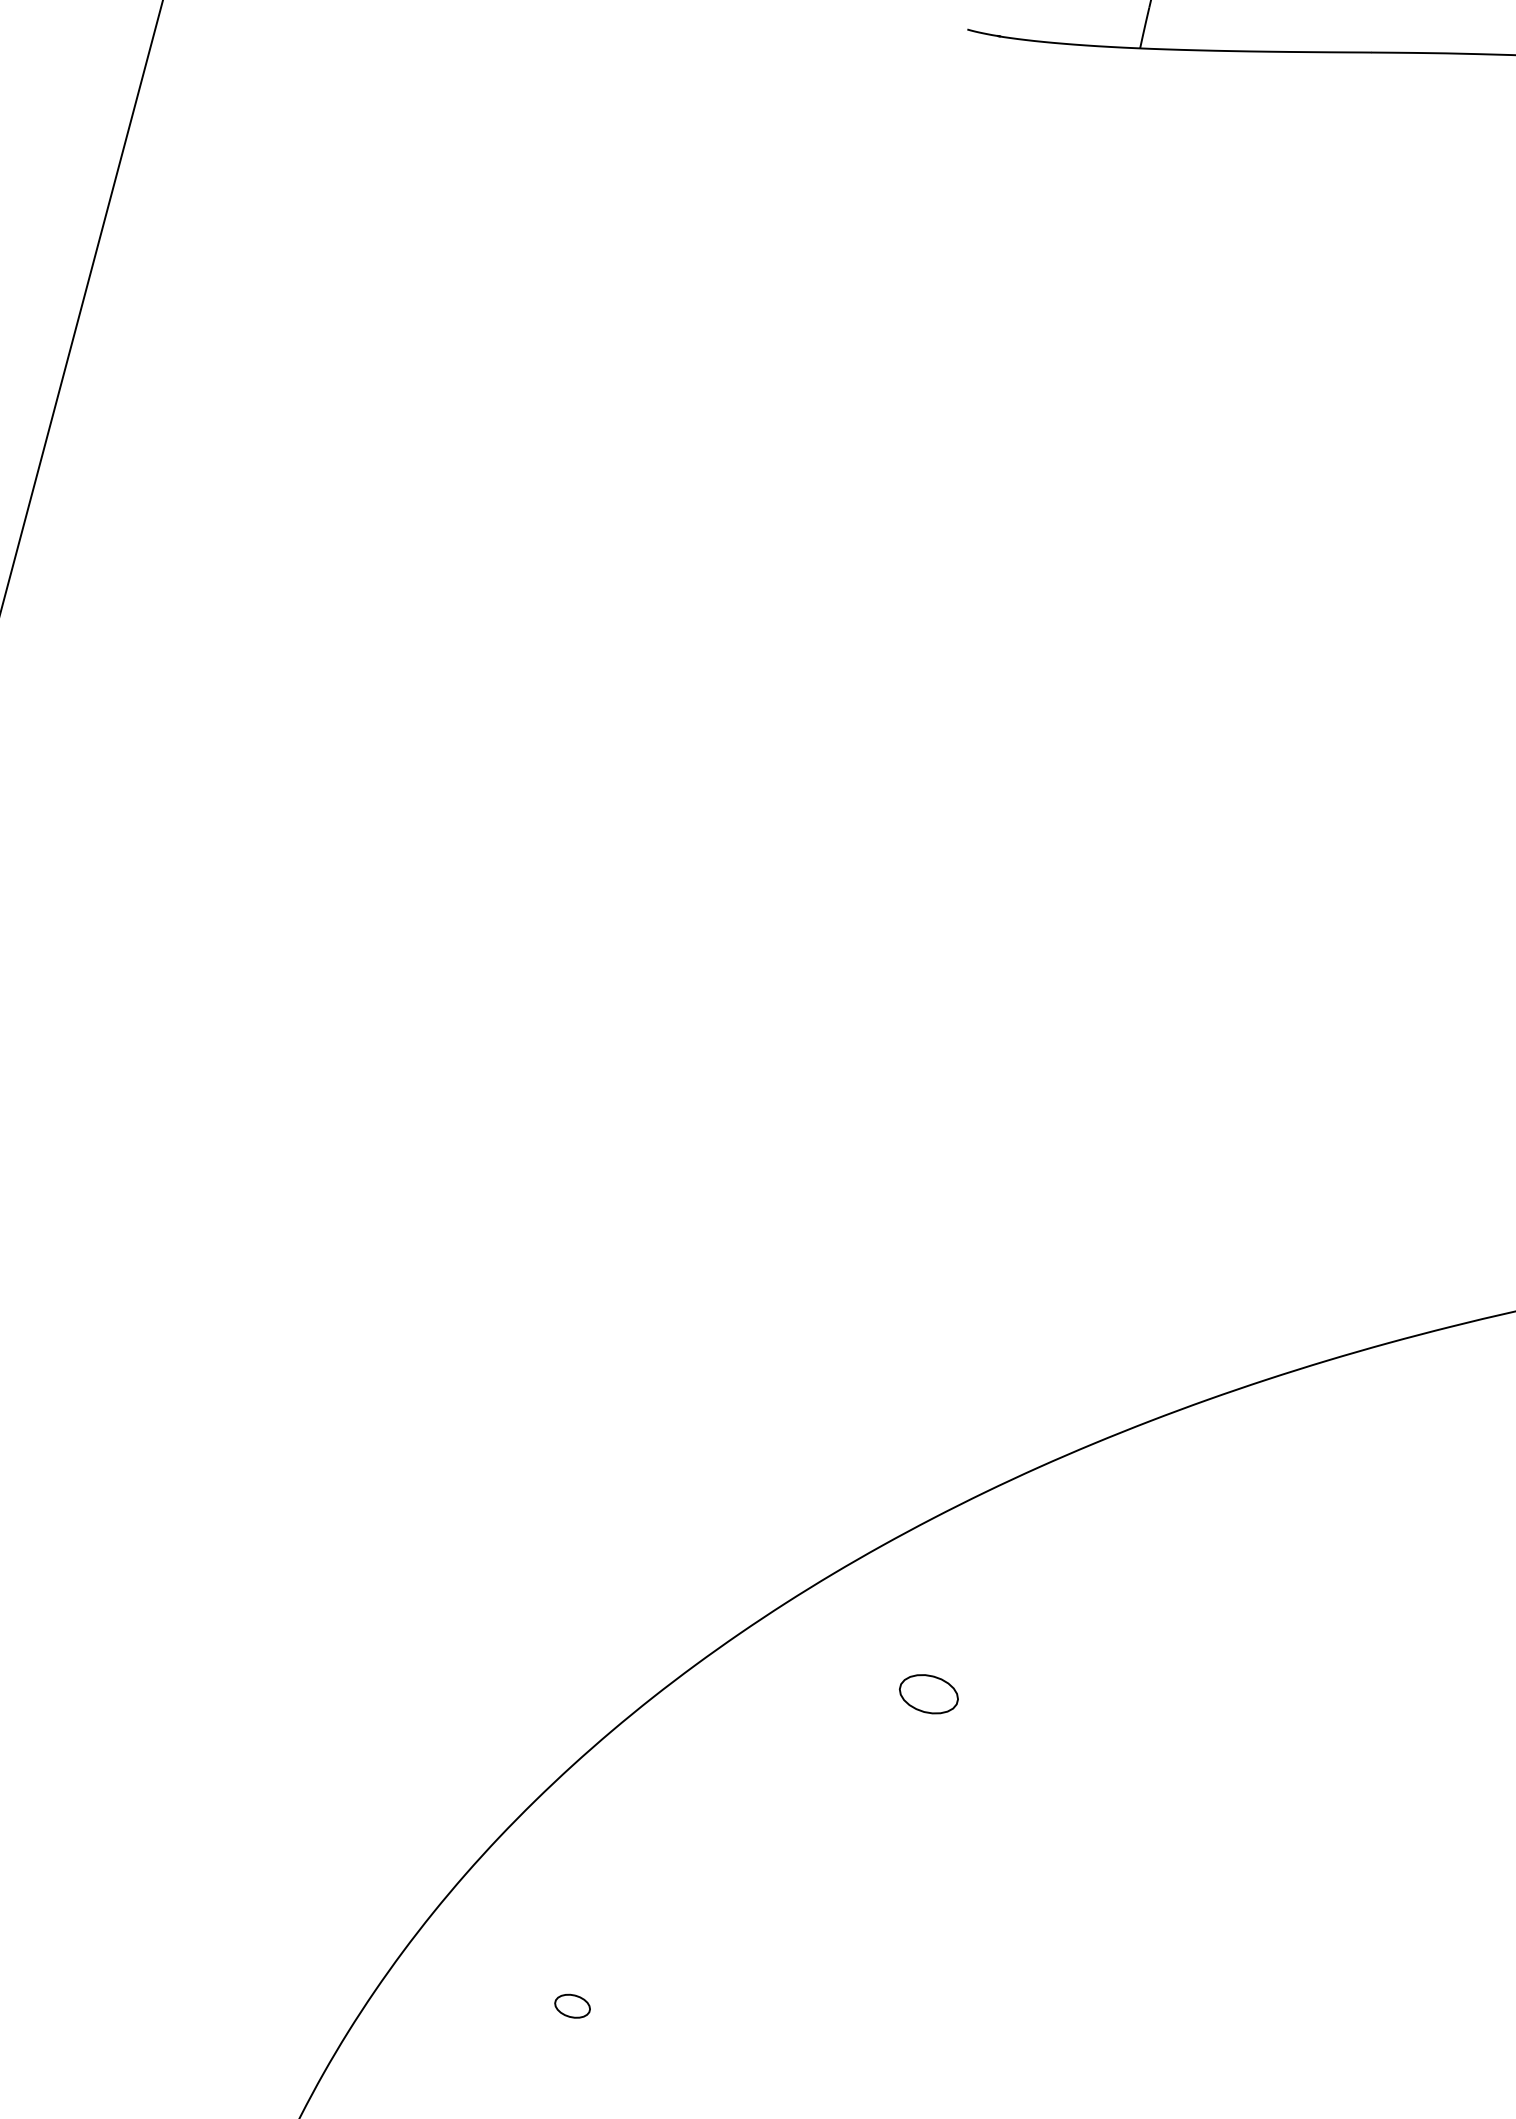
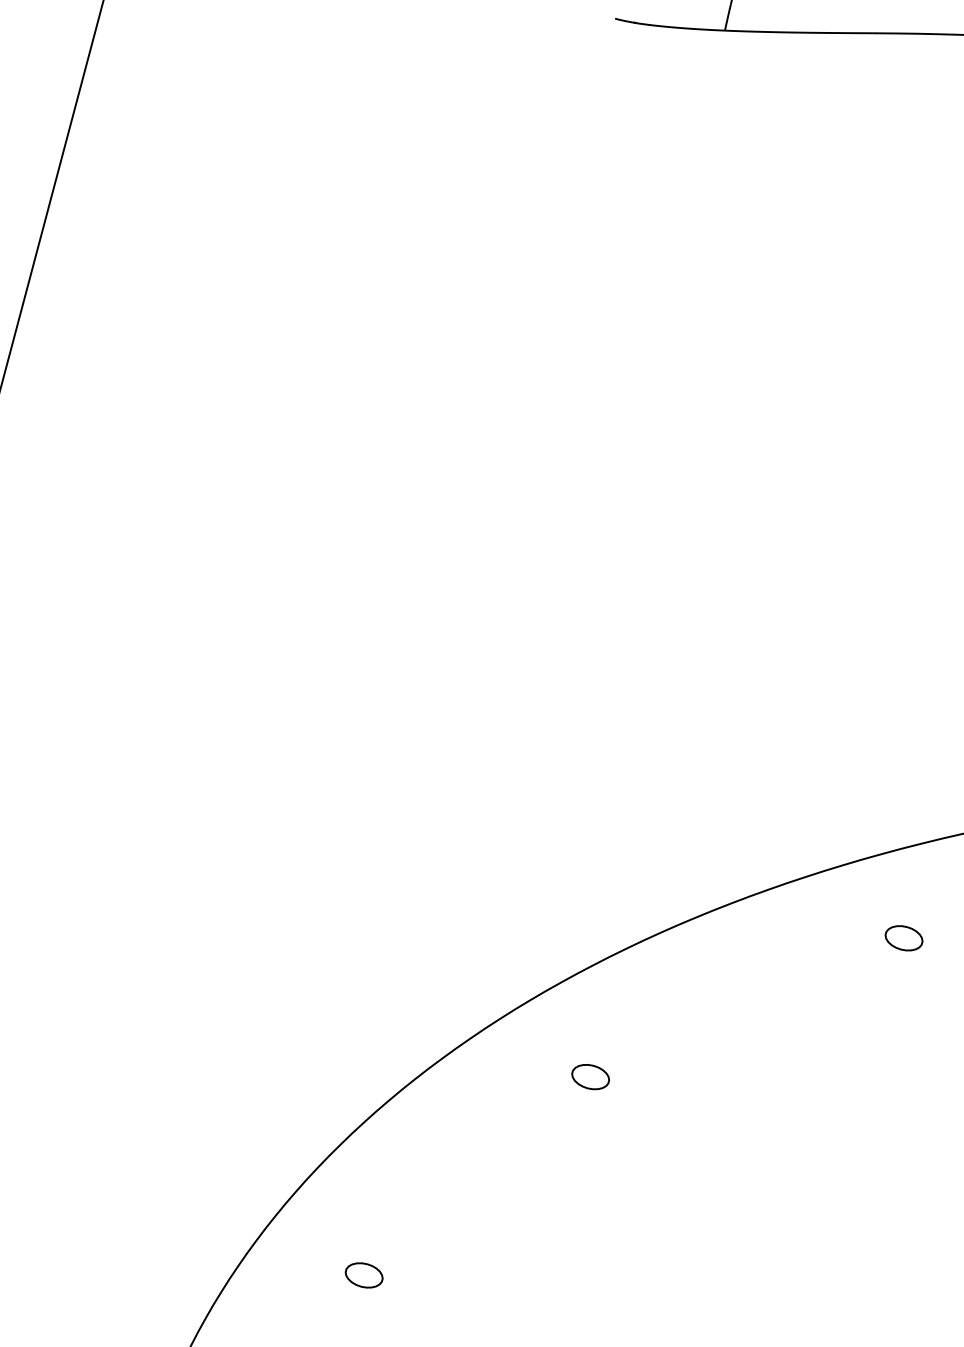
part: (1420, 1476) -> (903, 938), added
part: (571, 2006) -> (363, 1275), size x1.67

